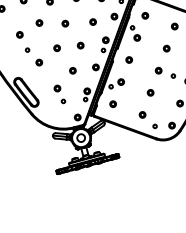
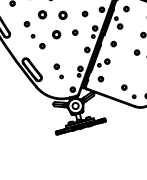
part: (39, 22) -> (42, 14), size x1.6
part: (65, 23) -> (63, 15), size x1.6
part: (56, 48) -> (56, 34), size x1.6
part: (72, 70) -> (68, 52), removed
part: (150, 92) -> (130, 69), removed

